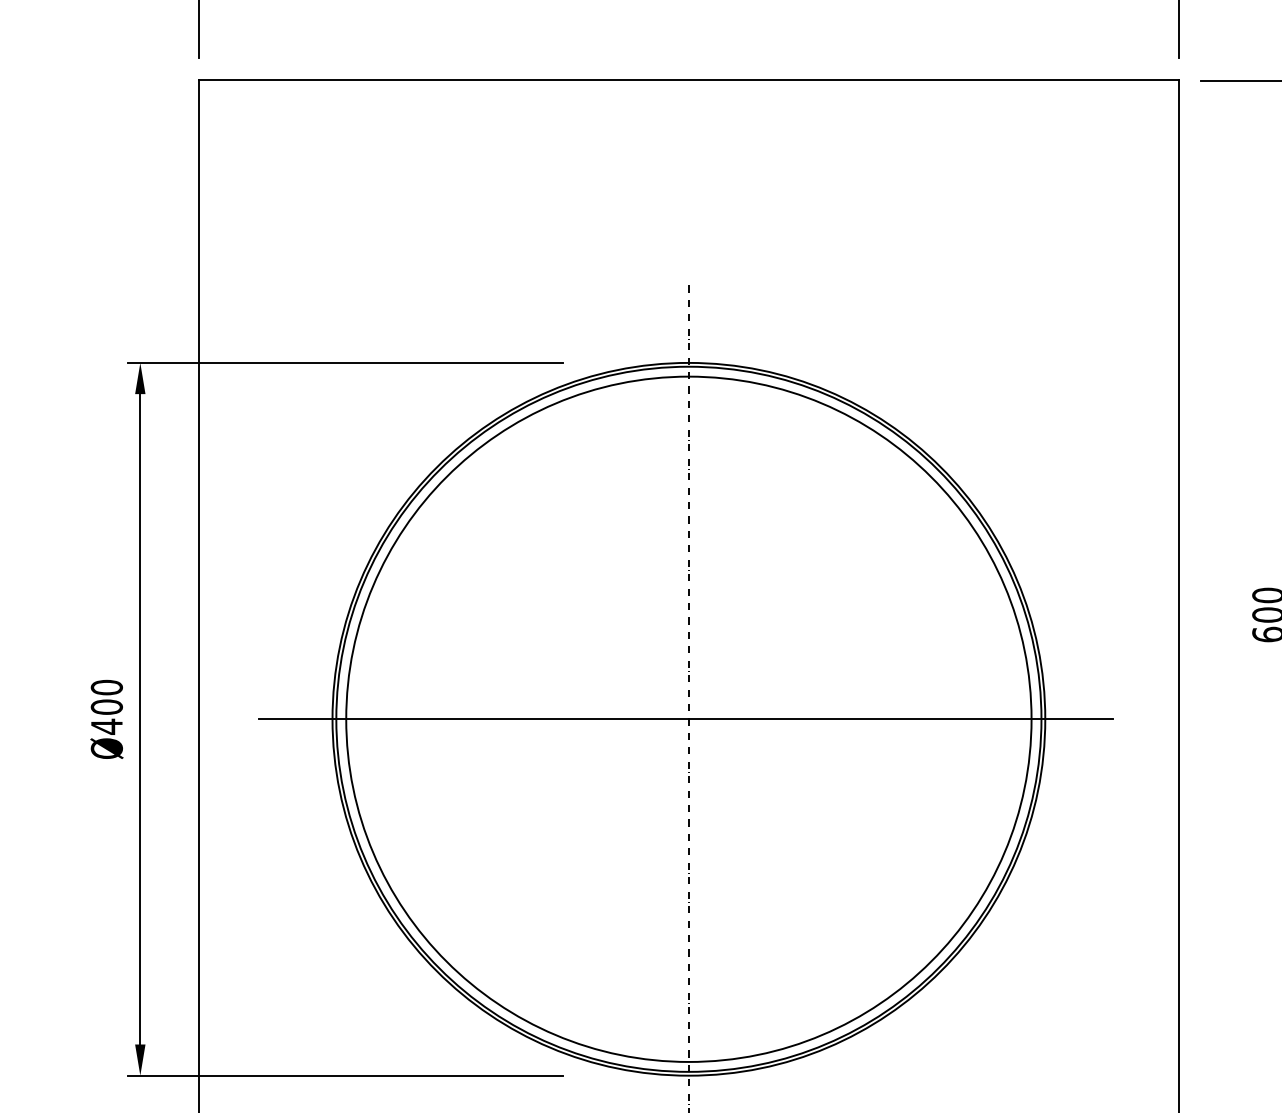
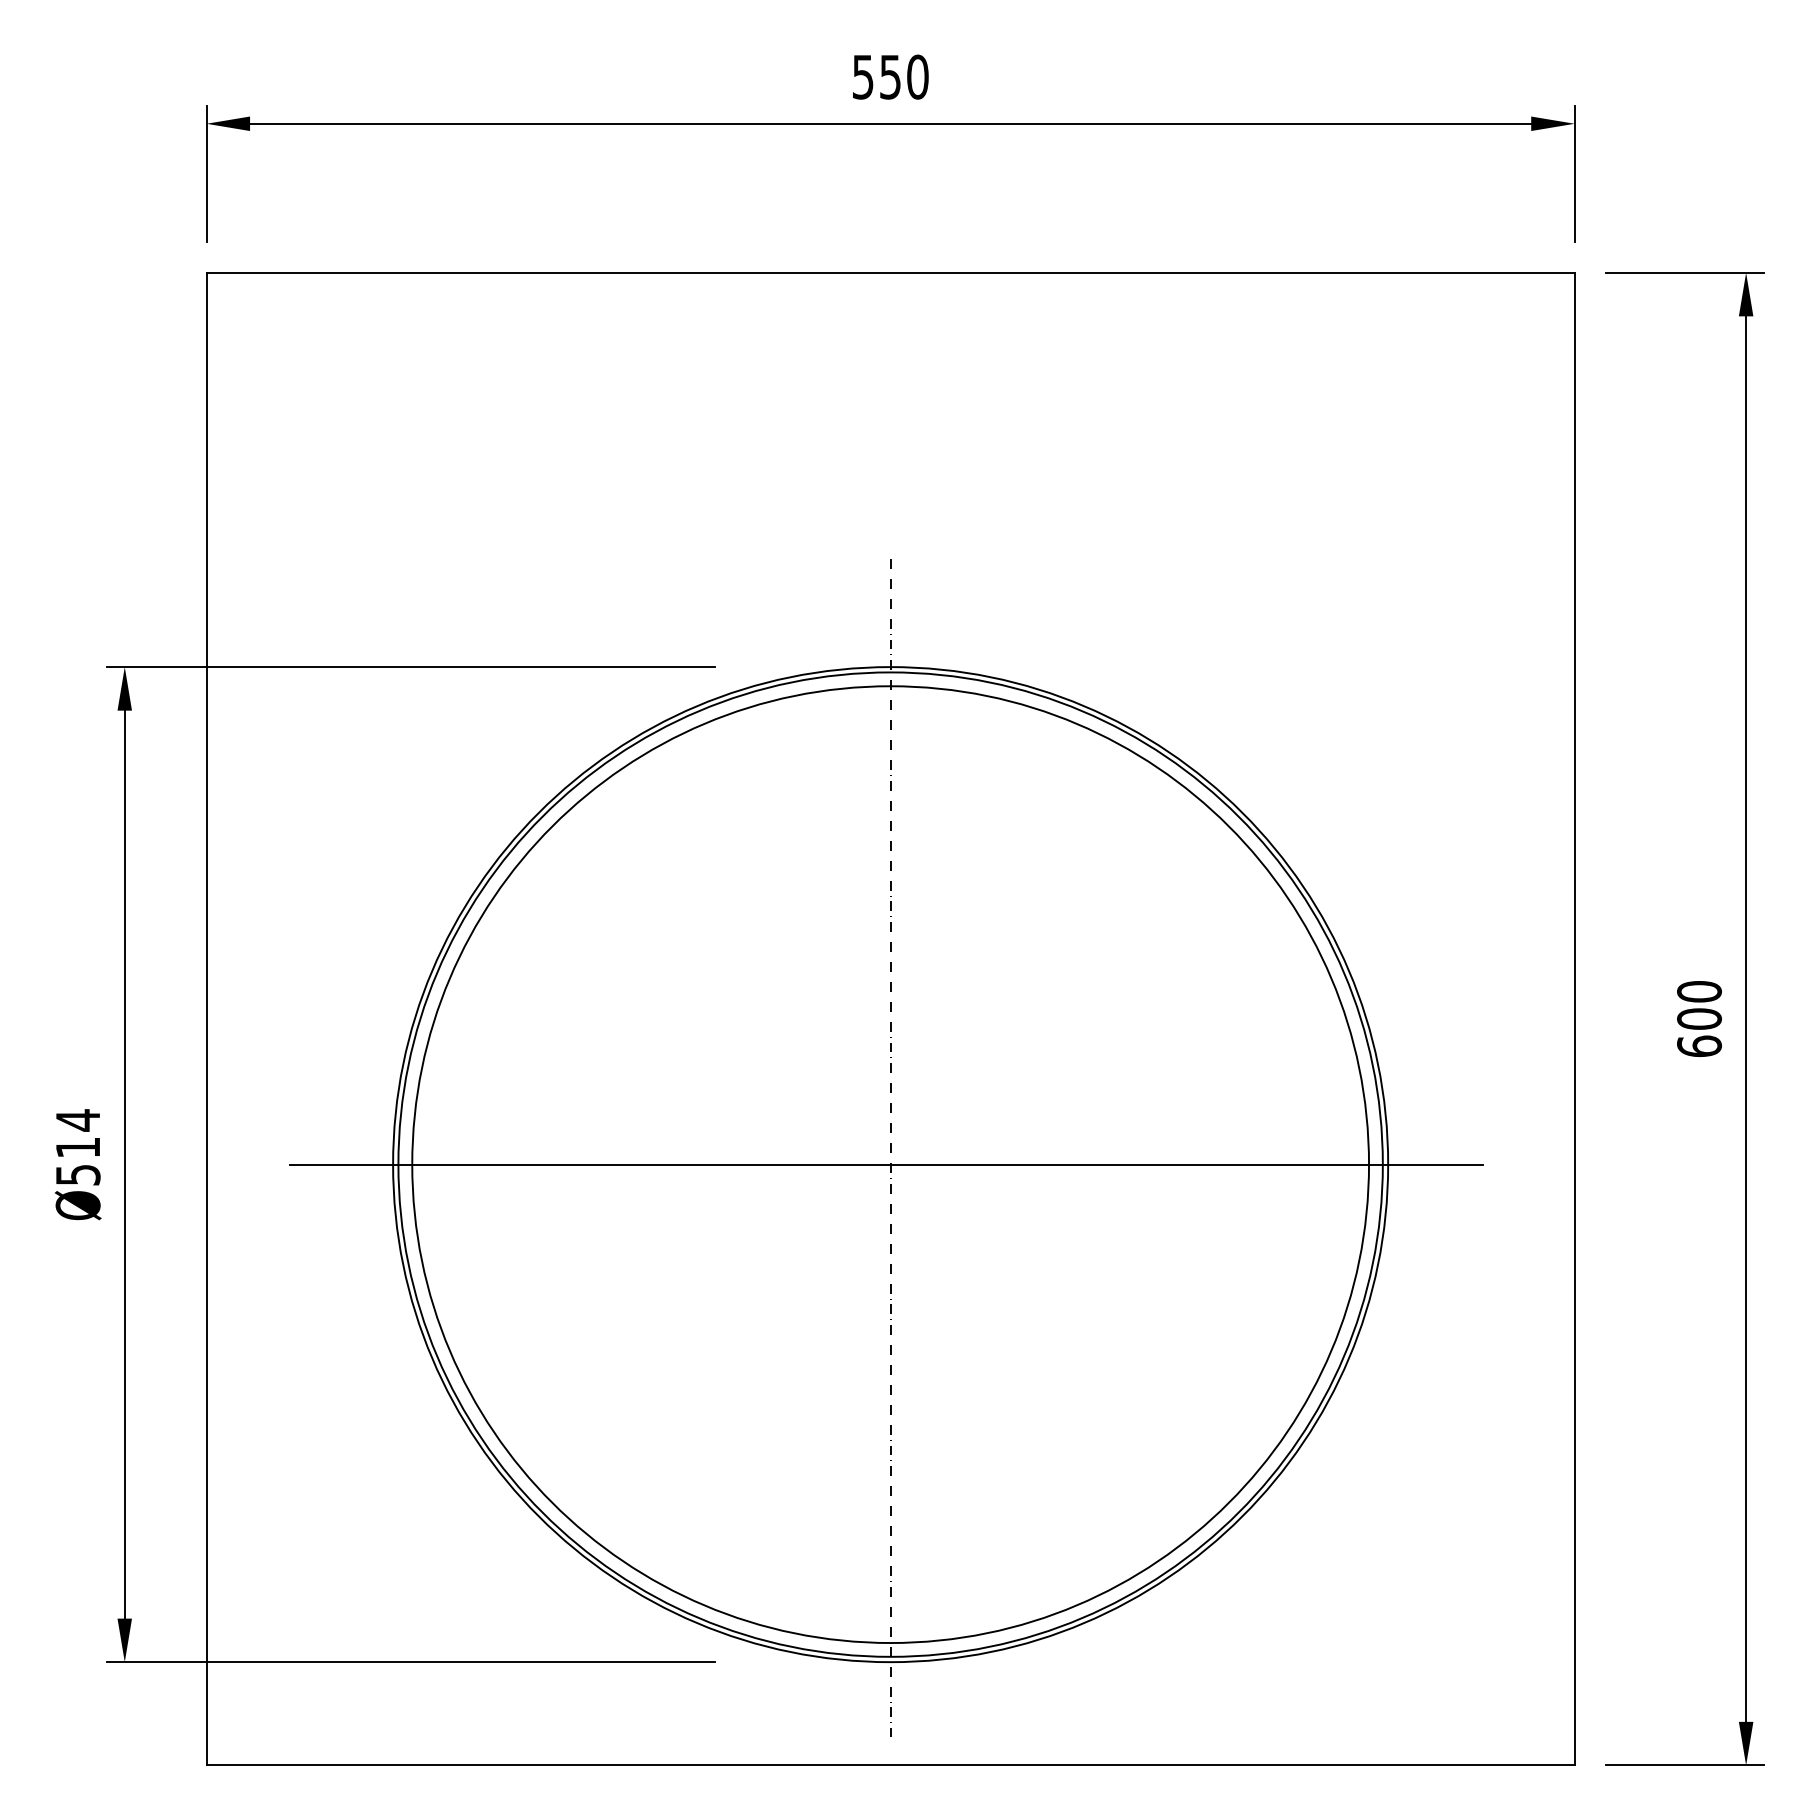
text: (106, 707) -> (77, 1147), Ø400 -> Ø514

